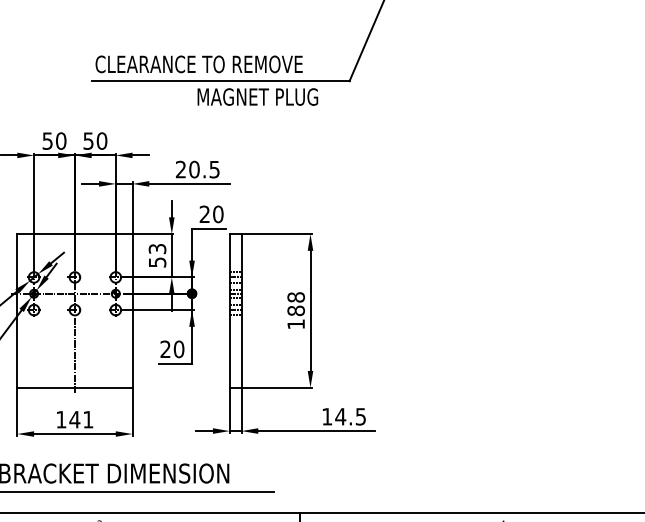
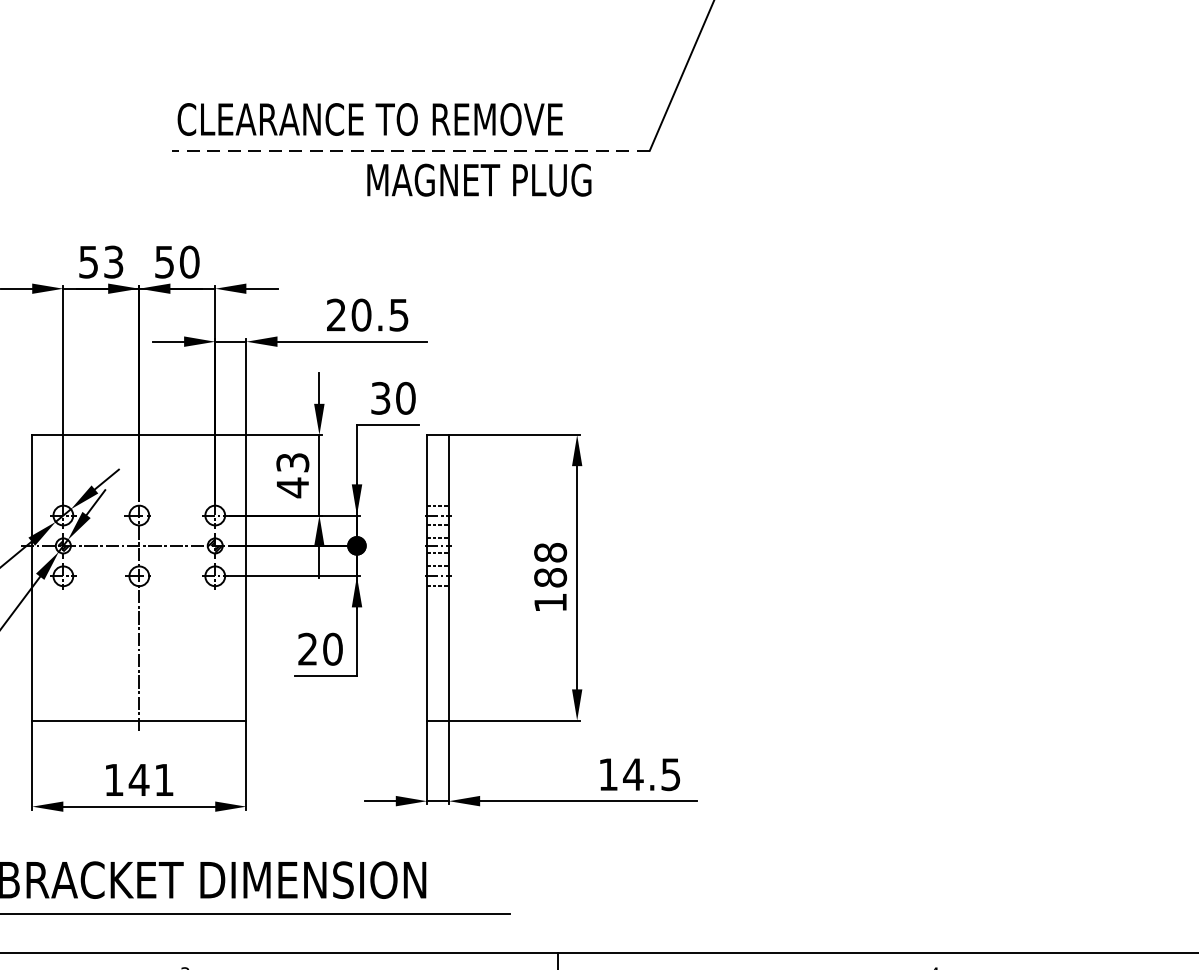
line: (220, 81) -> (409, 151), solid -> dashed
text: (61, 140) -> (114, 260), 50 -> 53
text: (204, 214) -> (380, 398), 20 -> 30
text: (157, 262) -> (292, 487), 53 -> 43

